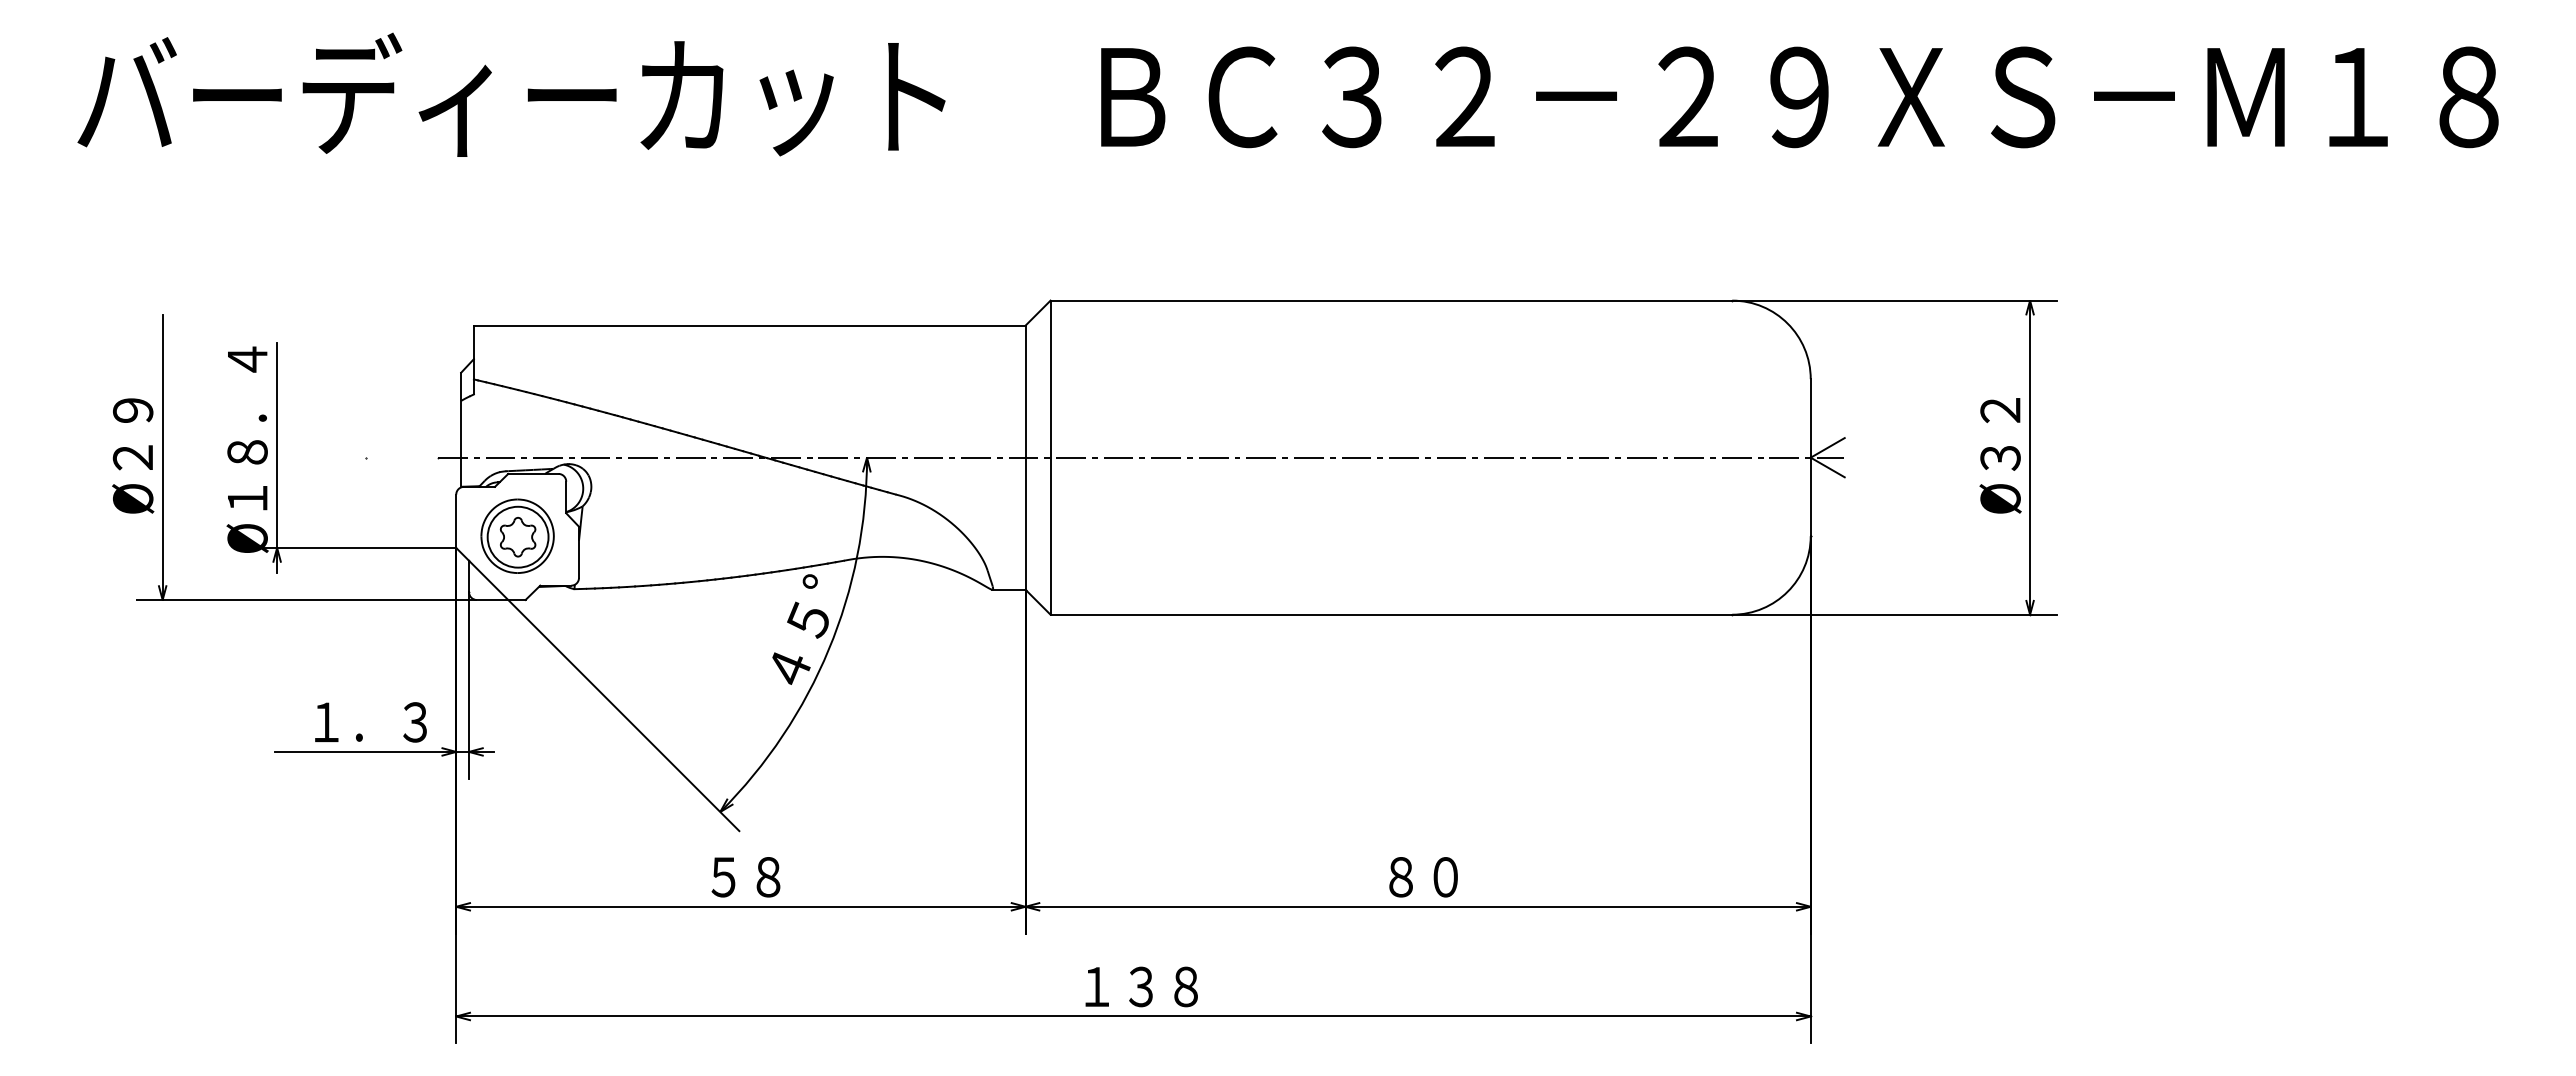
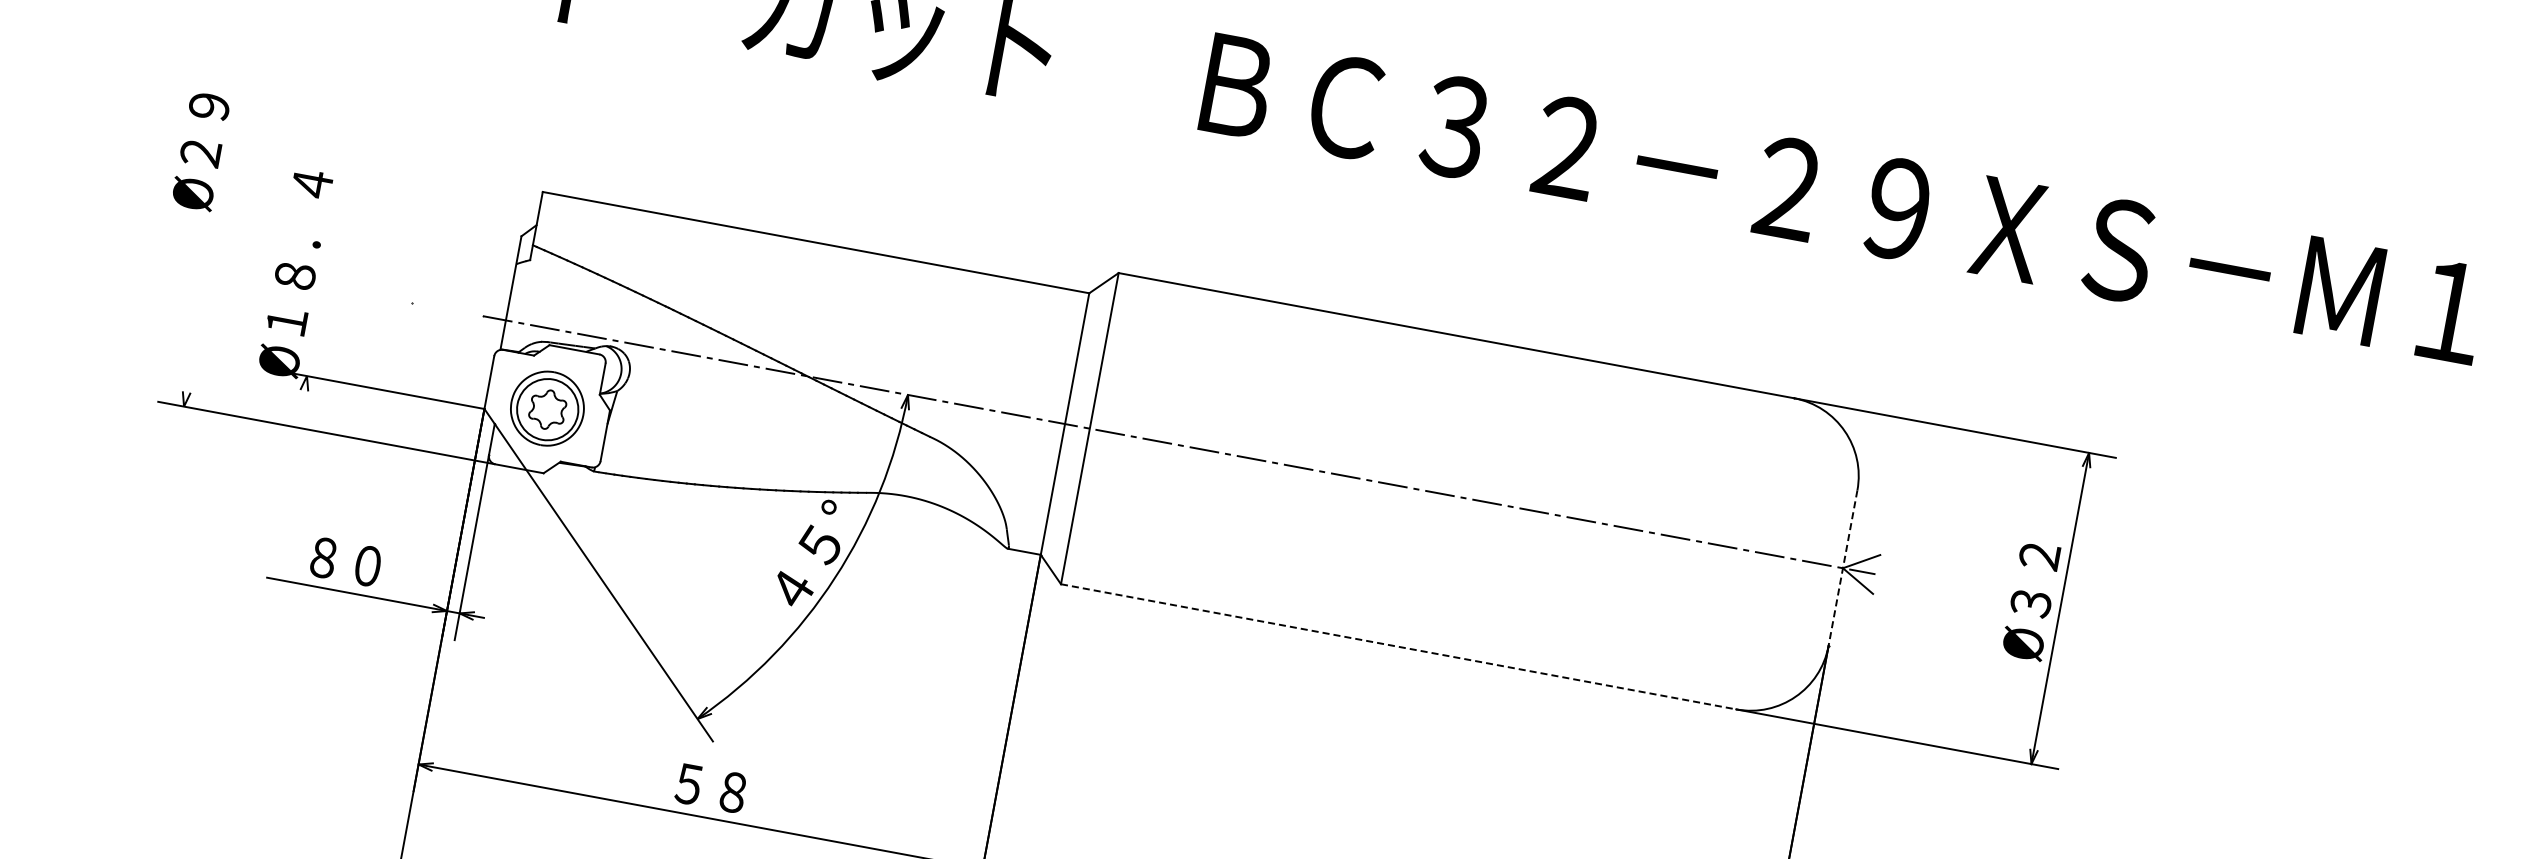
text: (133, 455) -> (201, 151), moved
line: (162, 457) -> (210, 265), removed
line: (277, 457) -> (323, 286), removed
line: (1810, 457) -> (1842, 568), solid -> dashed
line: (1391, 614) -> (1398, 646), solid -> dashed
text: (370, 722) -> (367, 566), １．３ -> ８０

